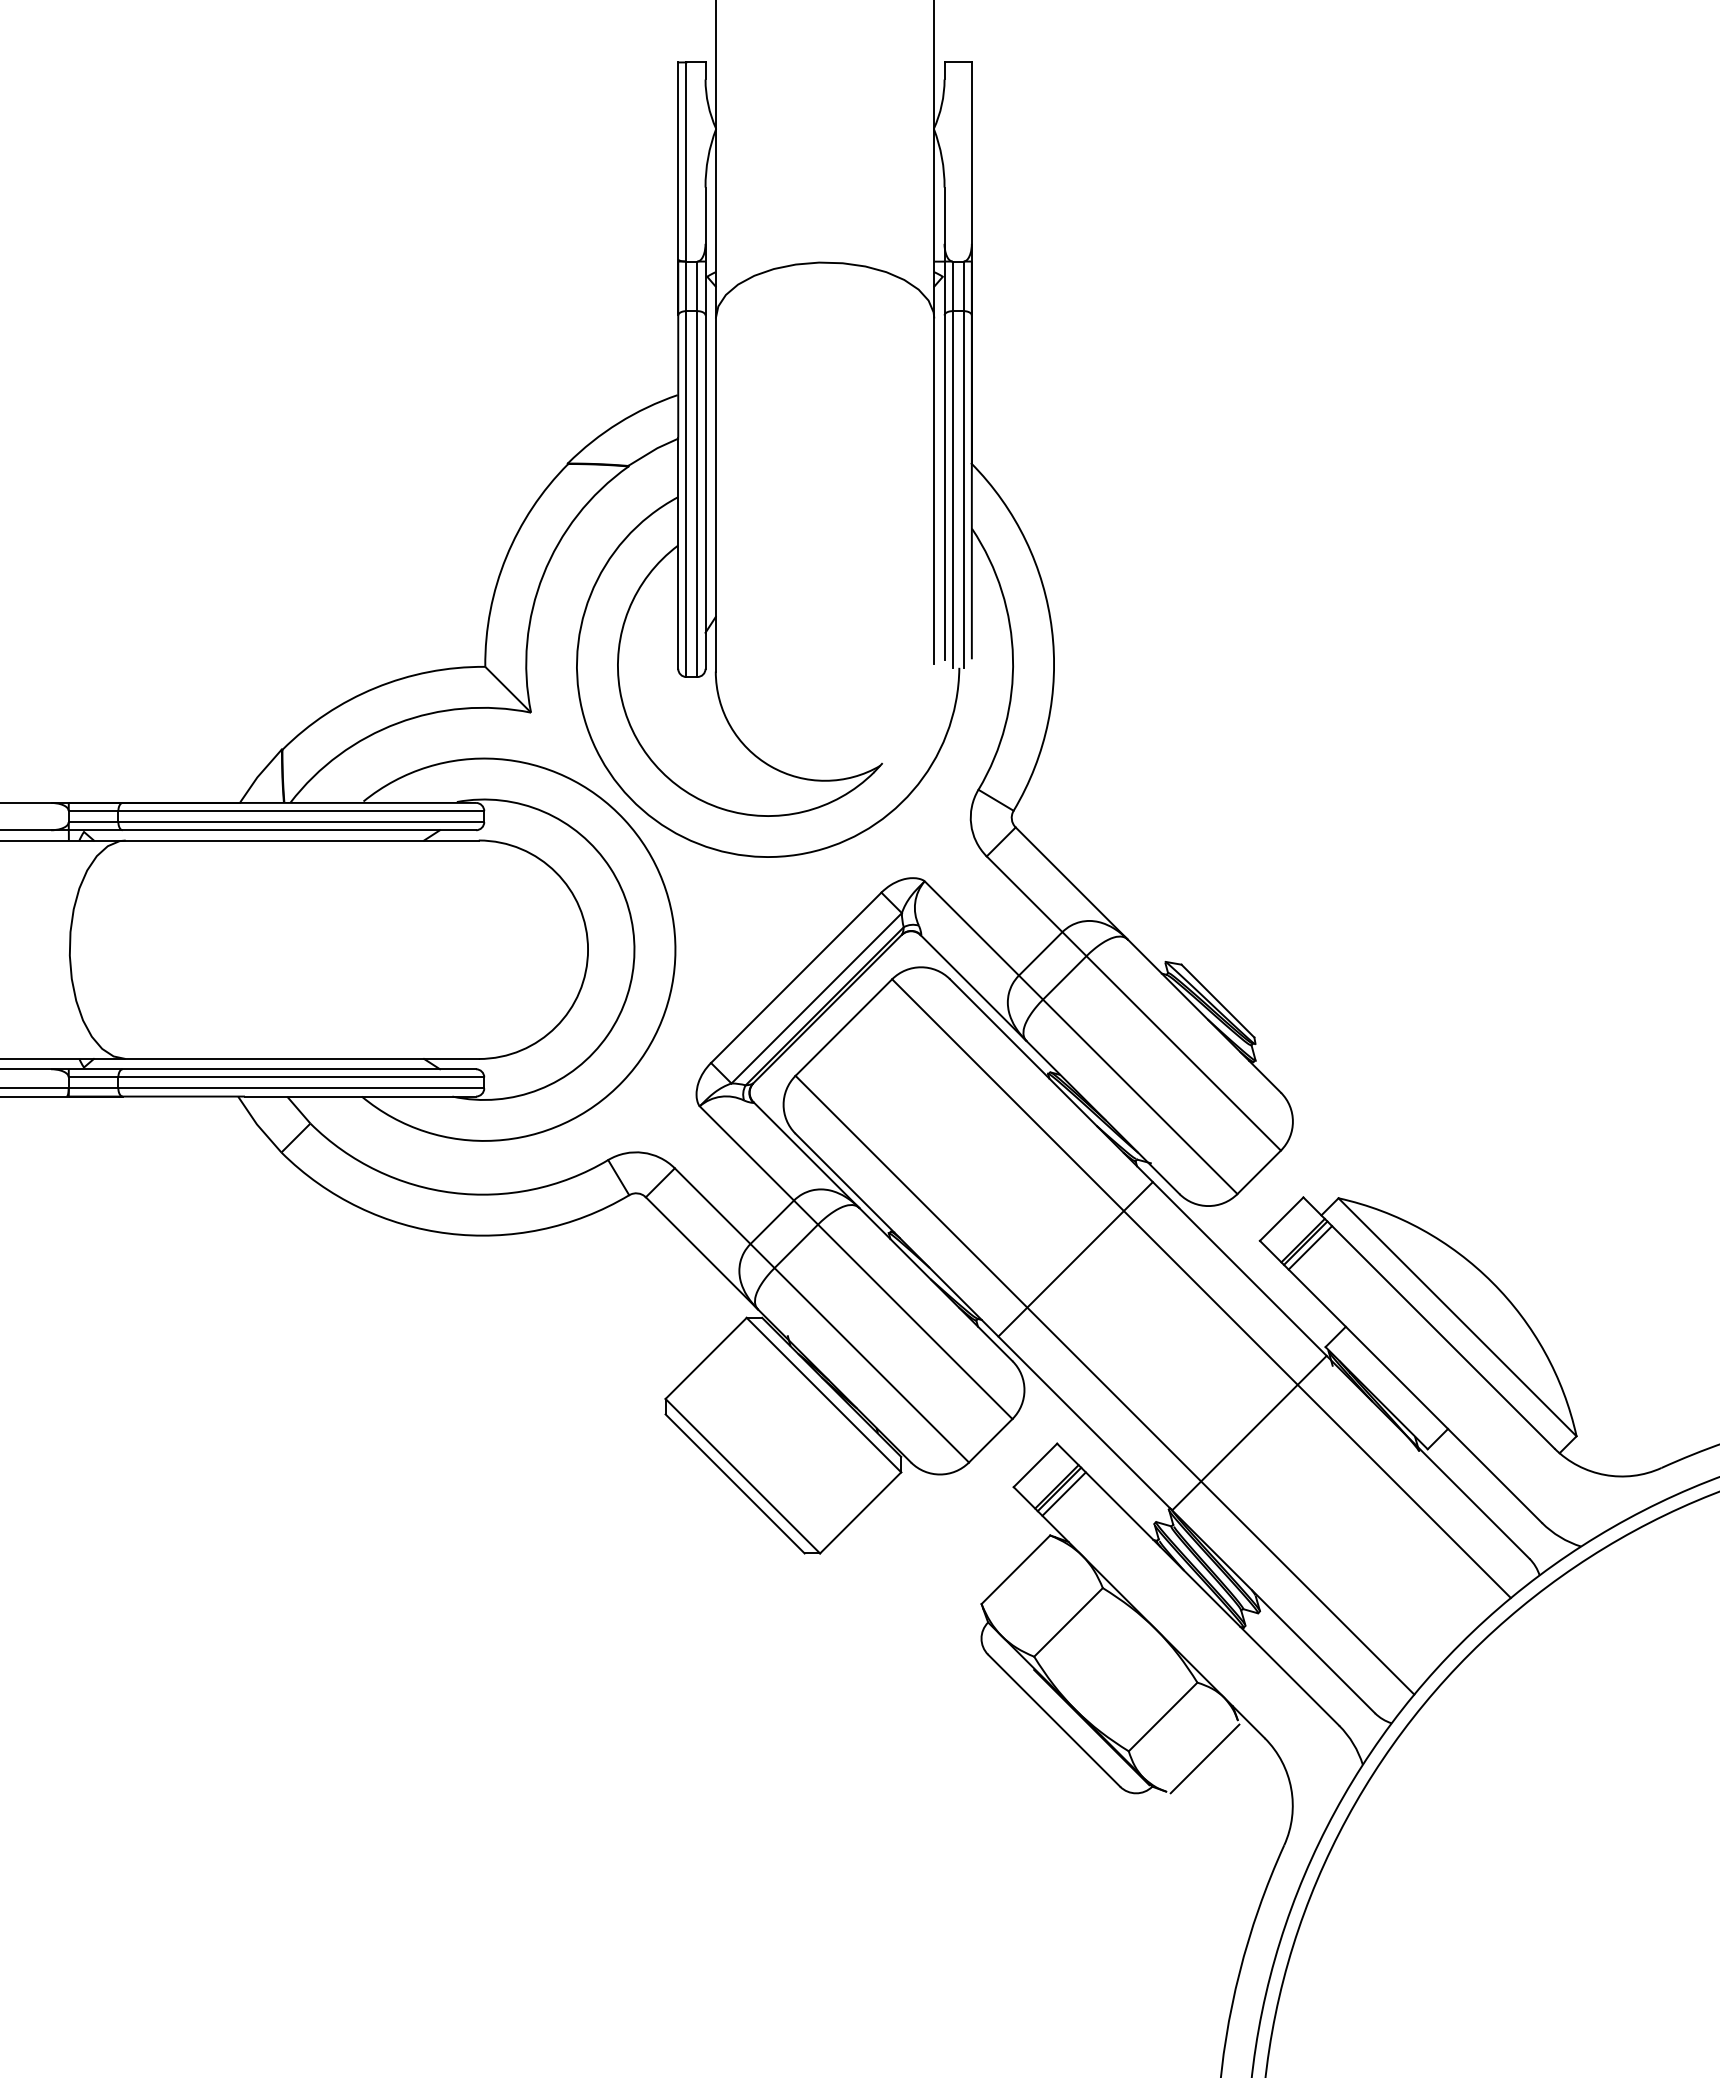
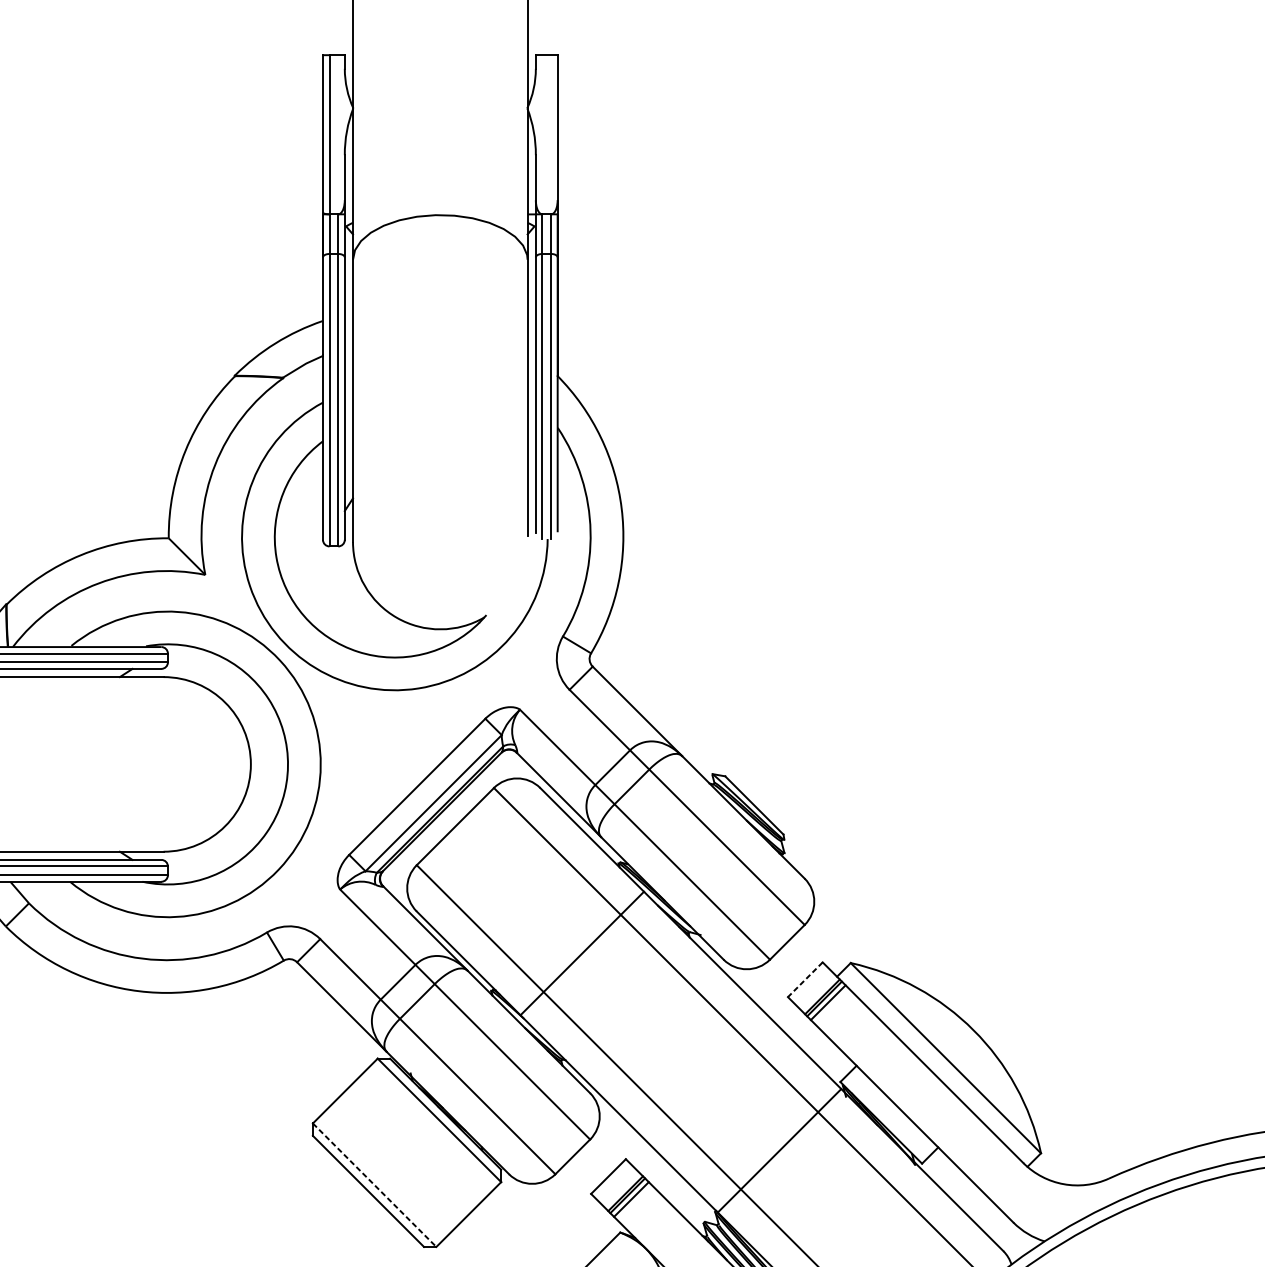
line: (1281, 1219) -> (805, 980), solid -> dashed
line: (1075, 1259) -> (582, 953), moved
line: (743, 1476) -> (375, 1185), solid -> dashed

